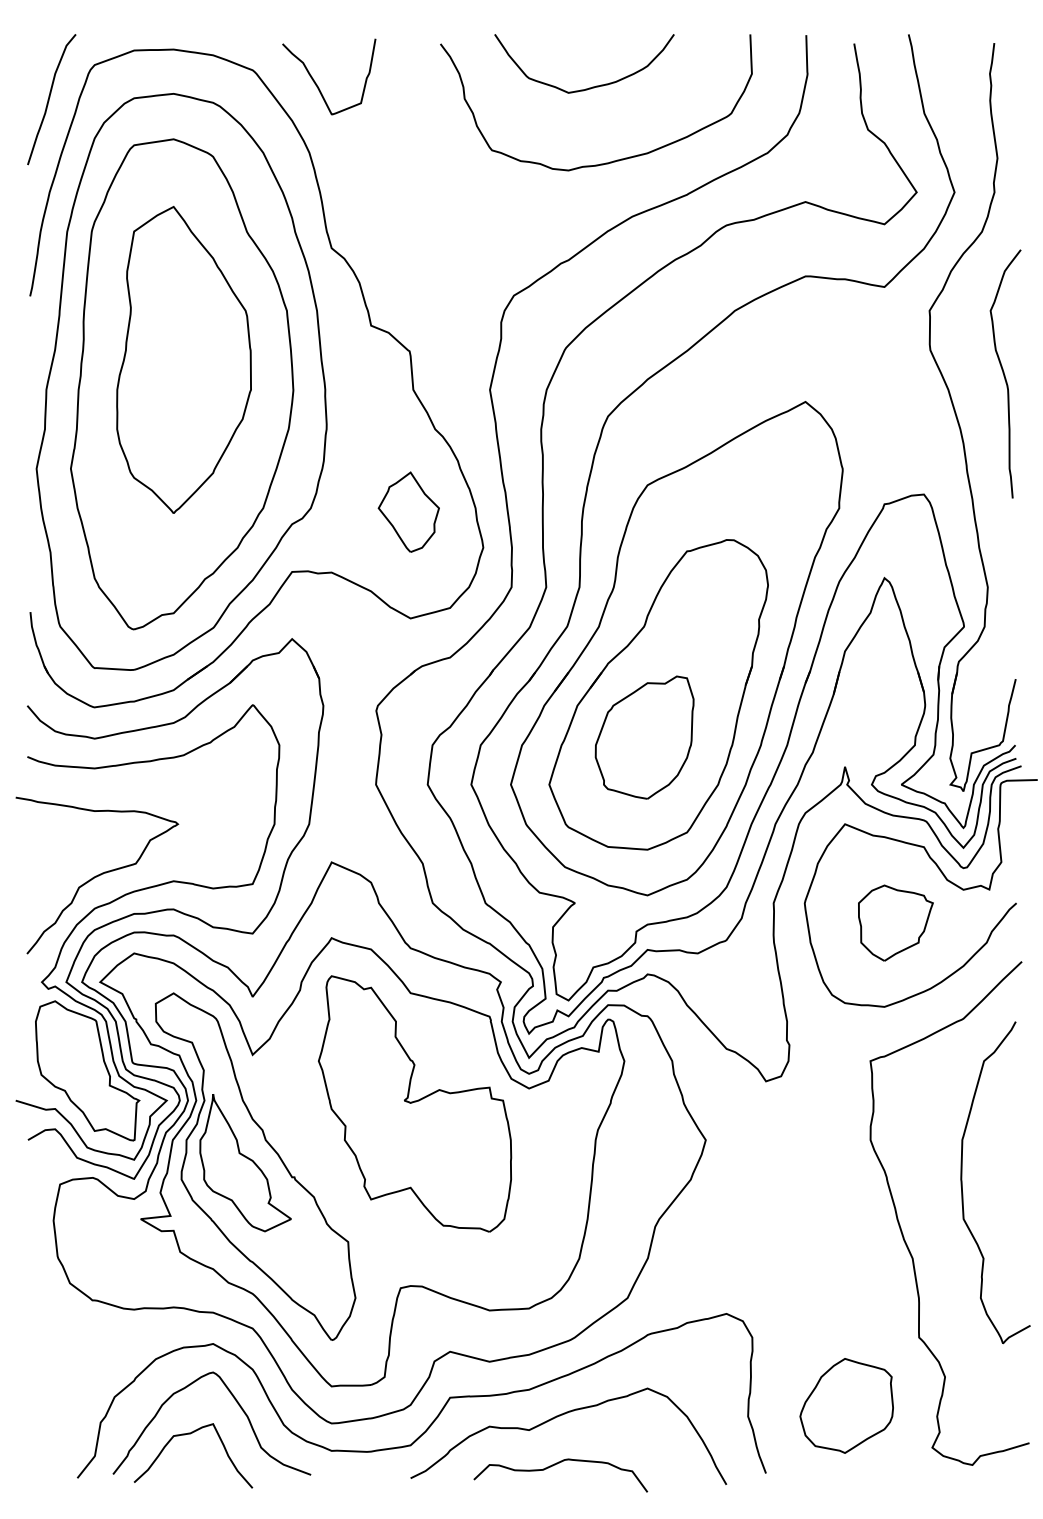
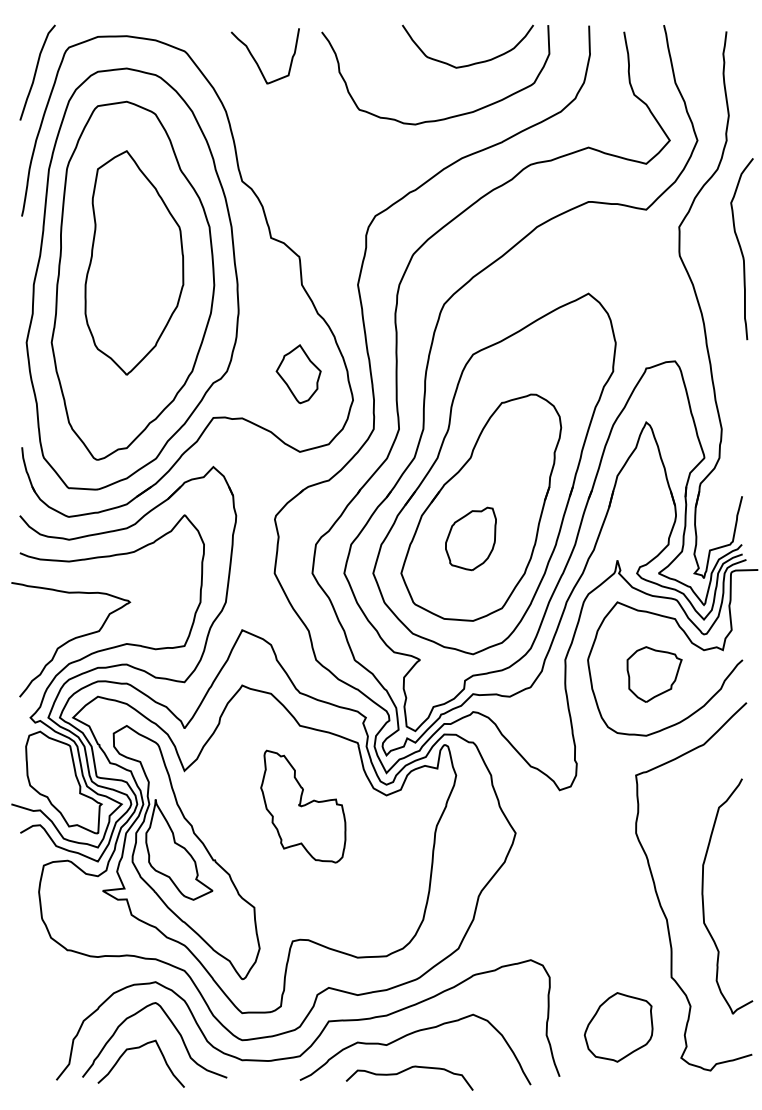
curve: (317, 84) -> (256, 61), moved
curve: (592, 86) -> (473, 63), moved
curve: (1004, 373) -> (741, 248), moved
part: (644, 737) -> (470, 538), size x0.7
part: (415, 1103) -> (303, 806), size x0.6
curve: (962, 1182) -> (703, 896), moved

